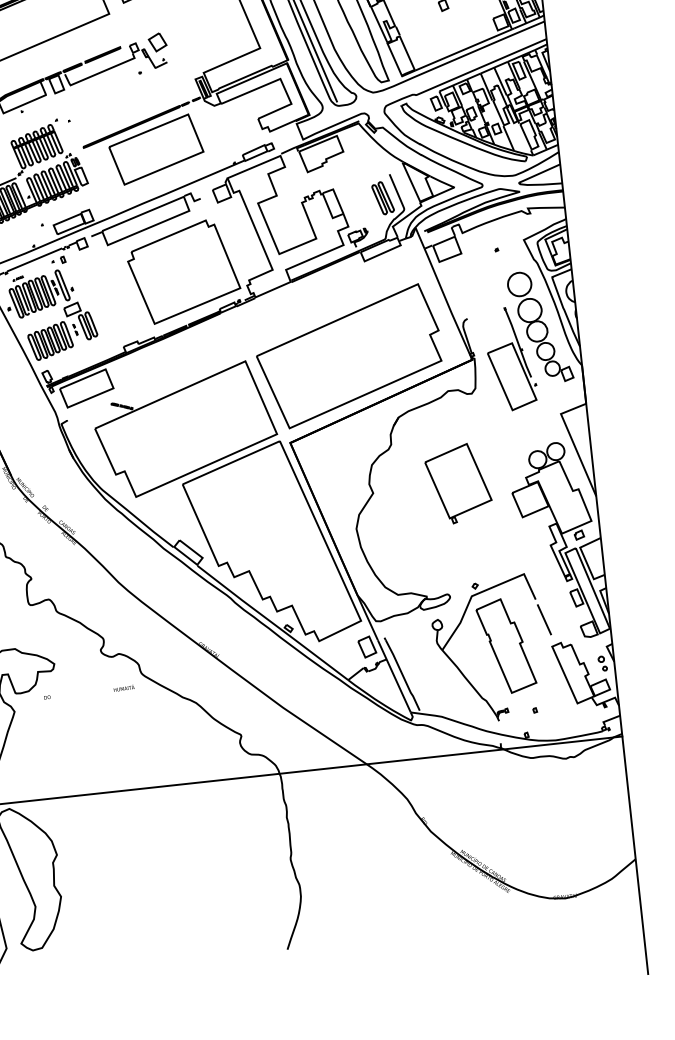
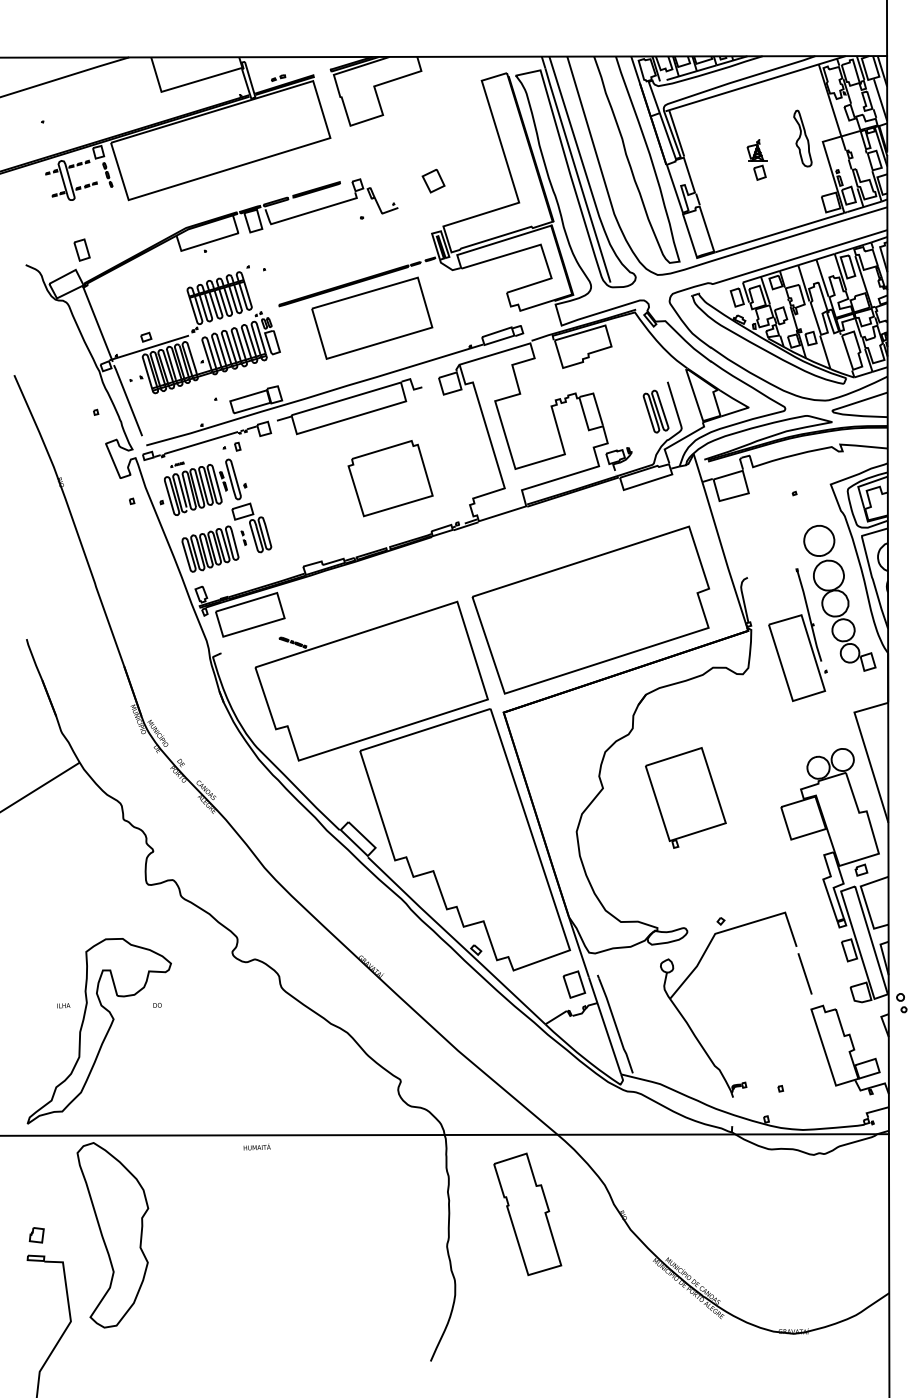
part: (157, 41) -> (433, 180), moved
part: (183, 271) -> (390, 478), size x0.6
part: (458, 483) -> (685, 797), moved
part: (506, 646) -> (527, 1214), moved
part: (602, 663) -> (901, 1003), moved
text: (123, 687) -> (256, 1146), moved

